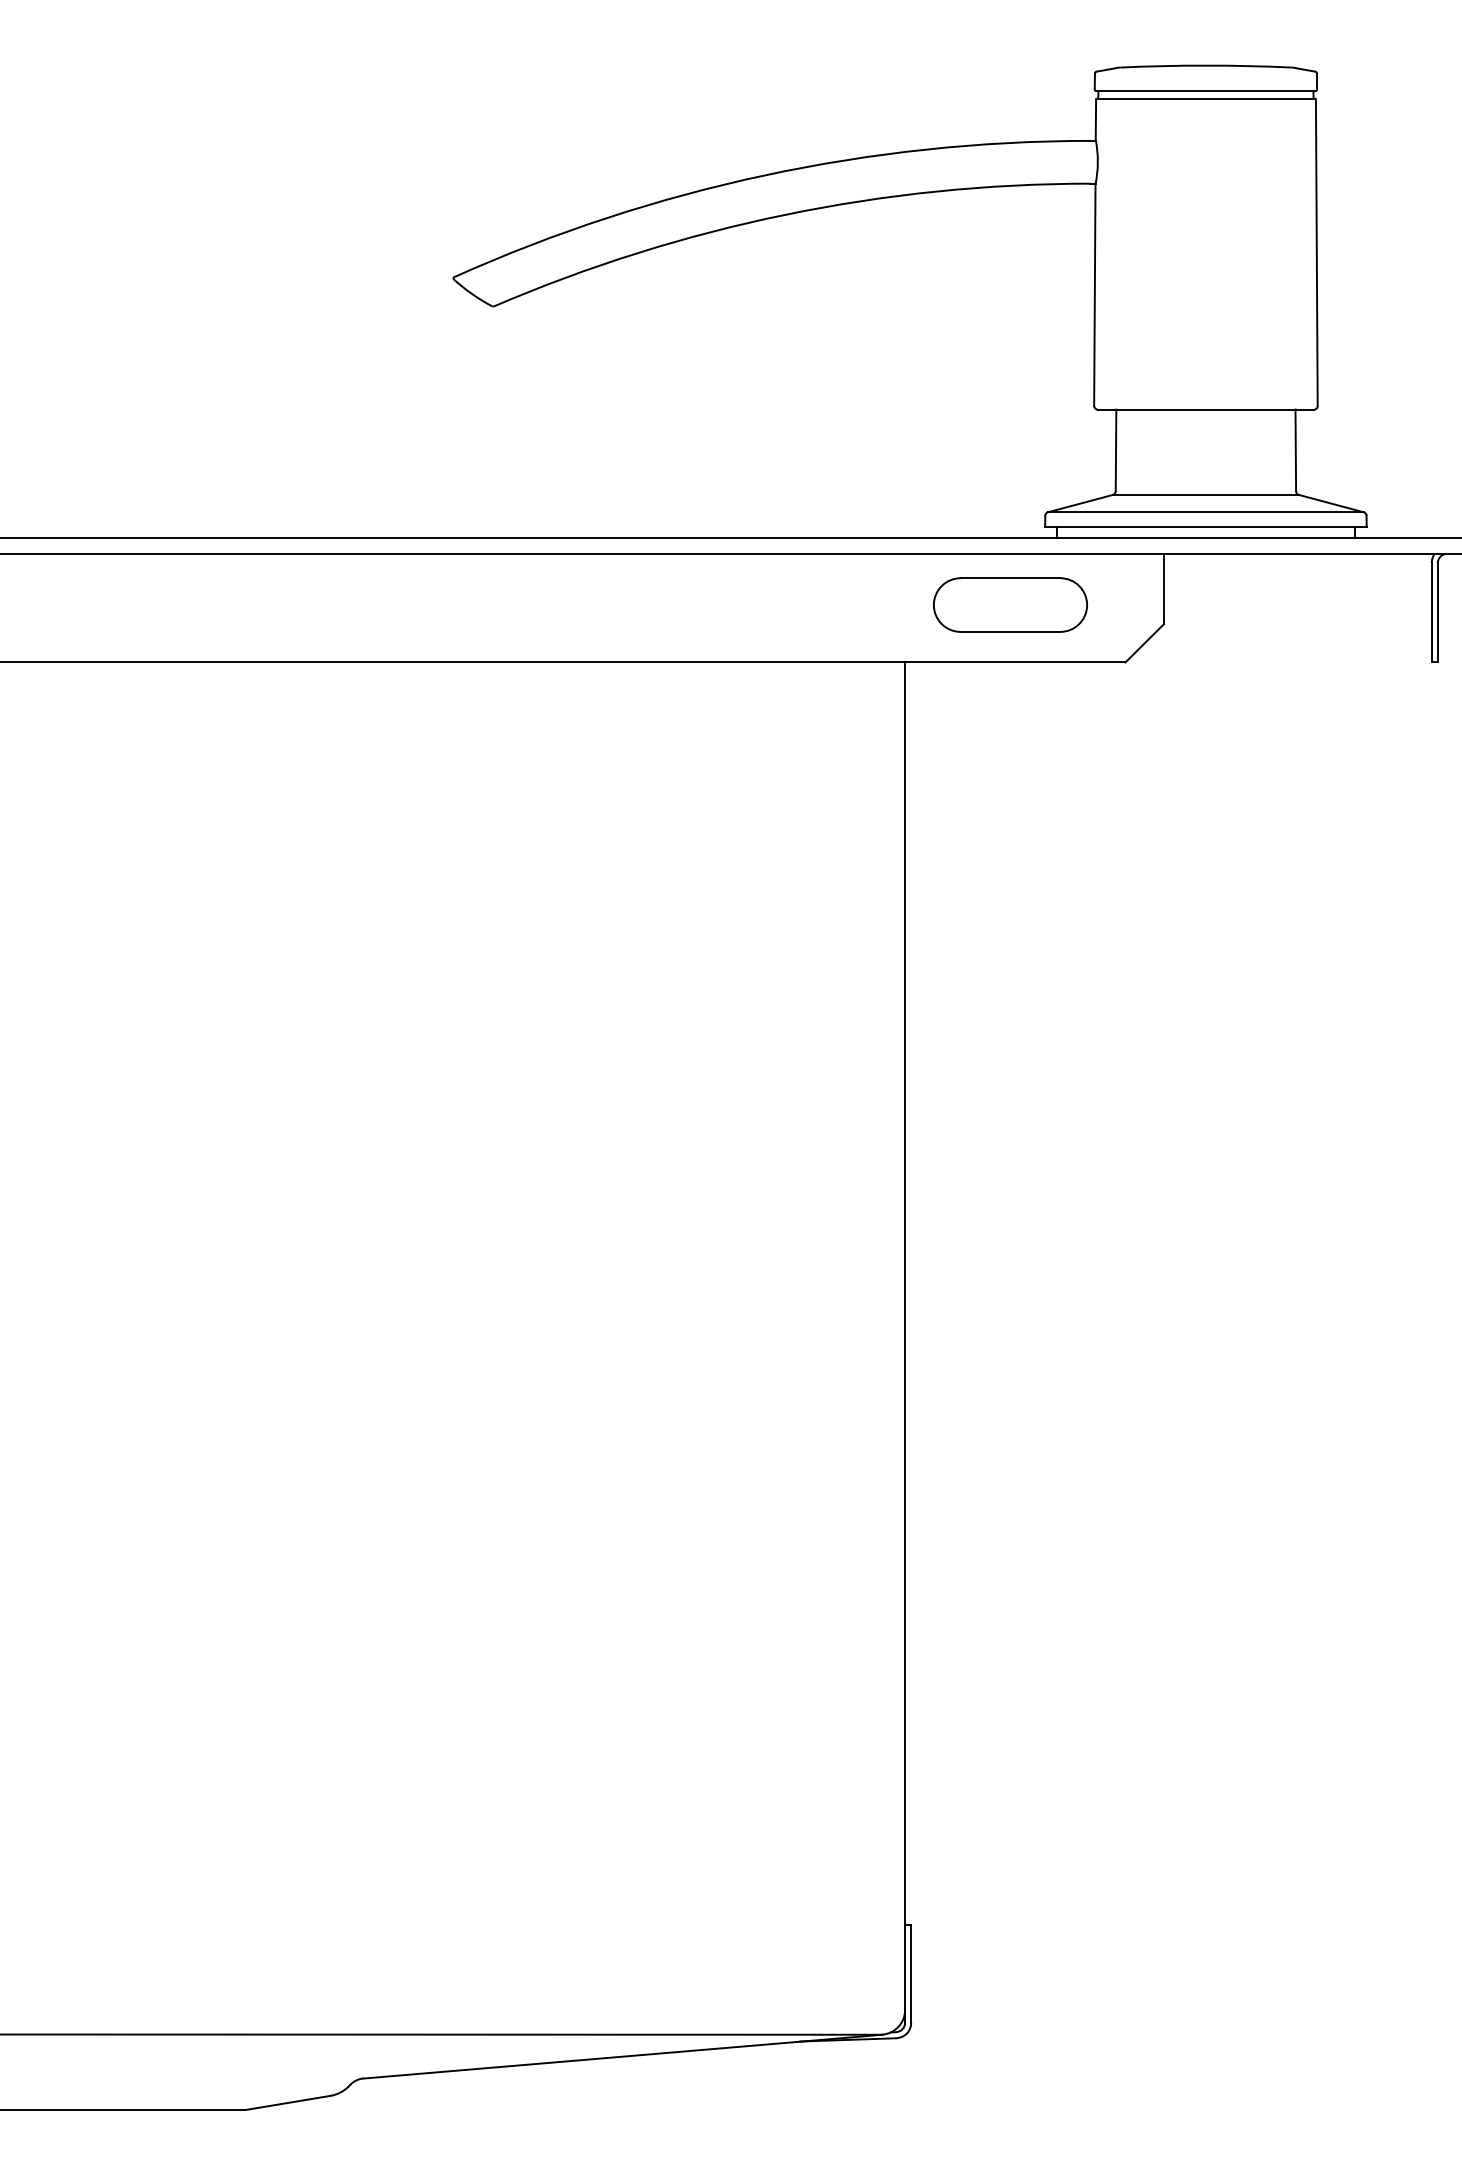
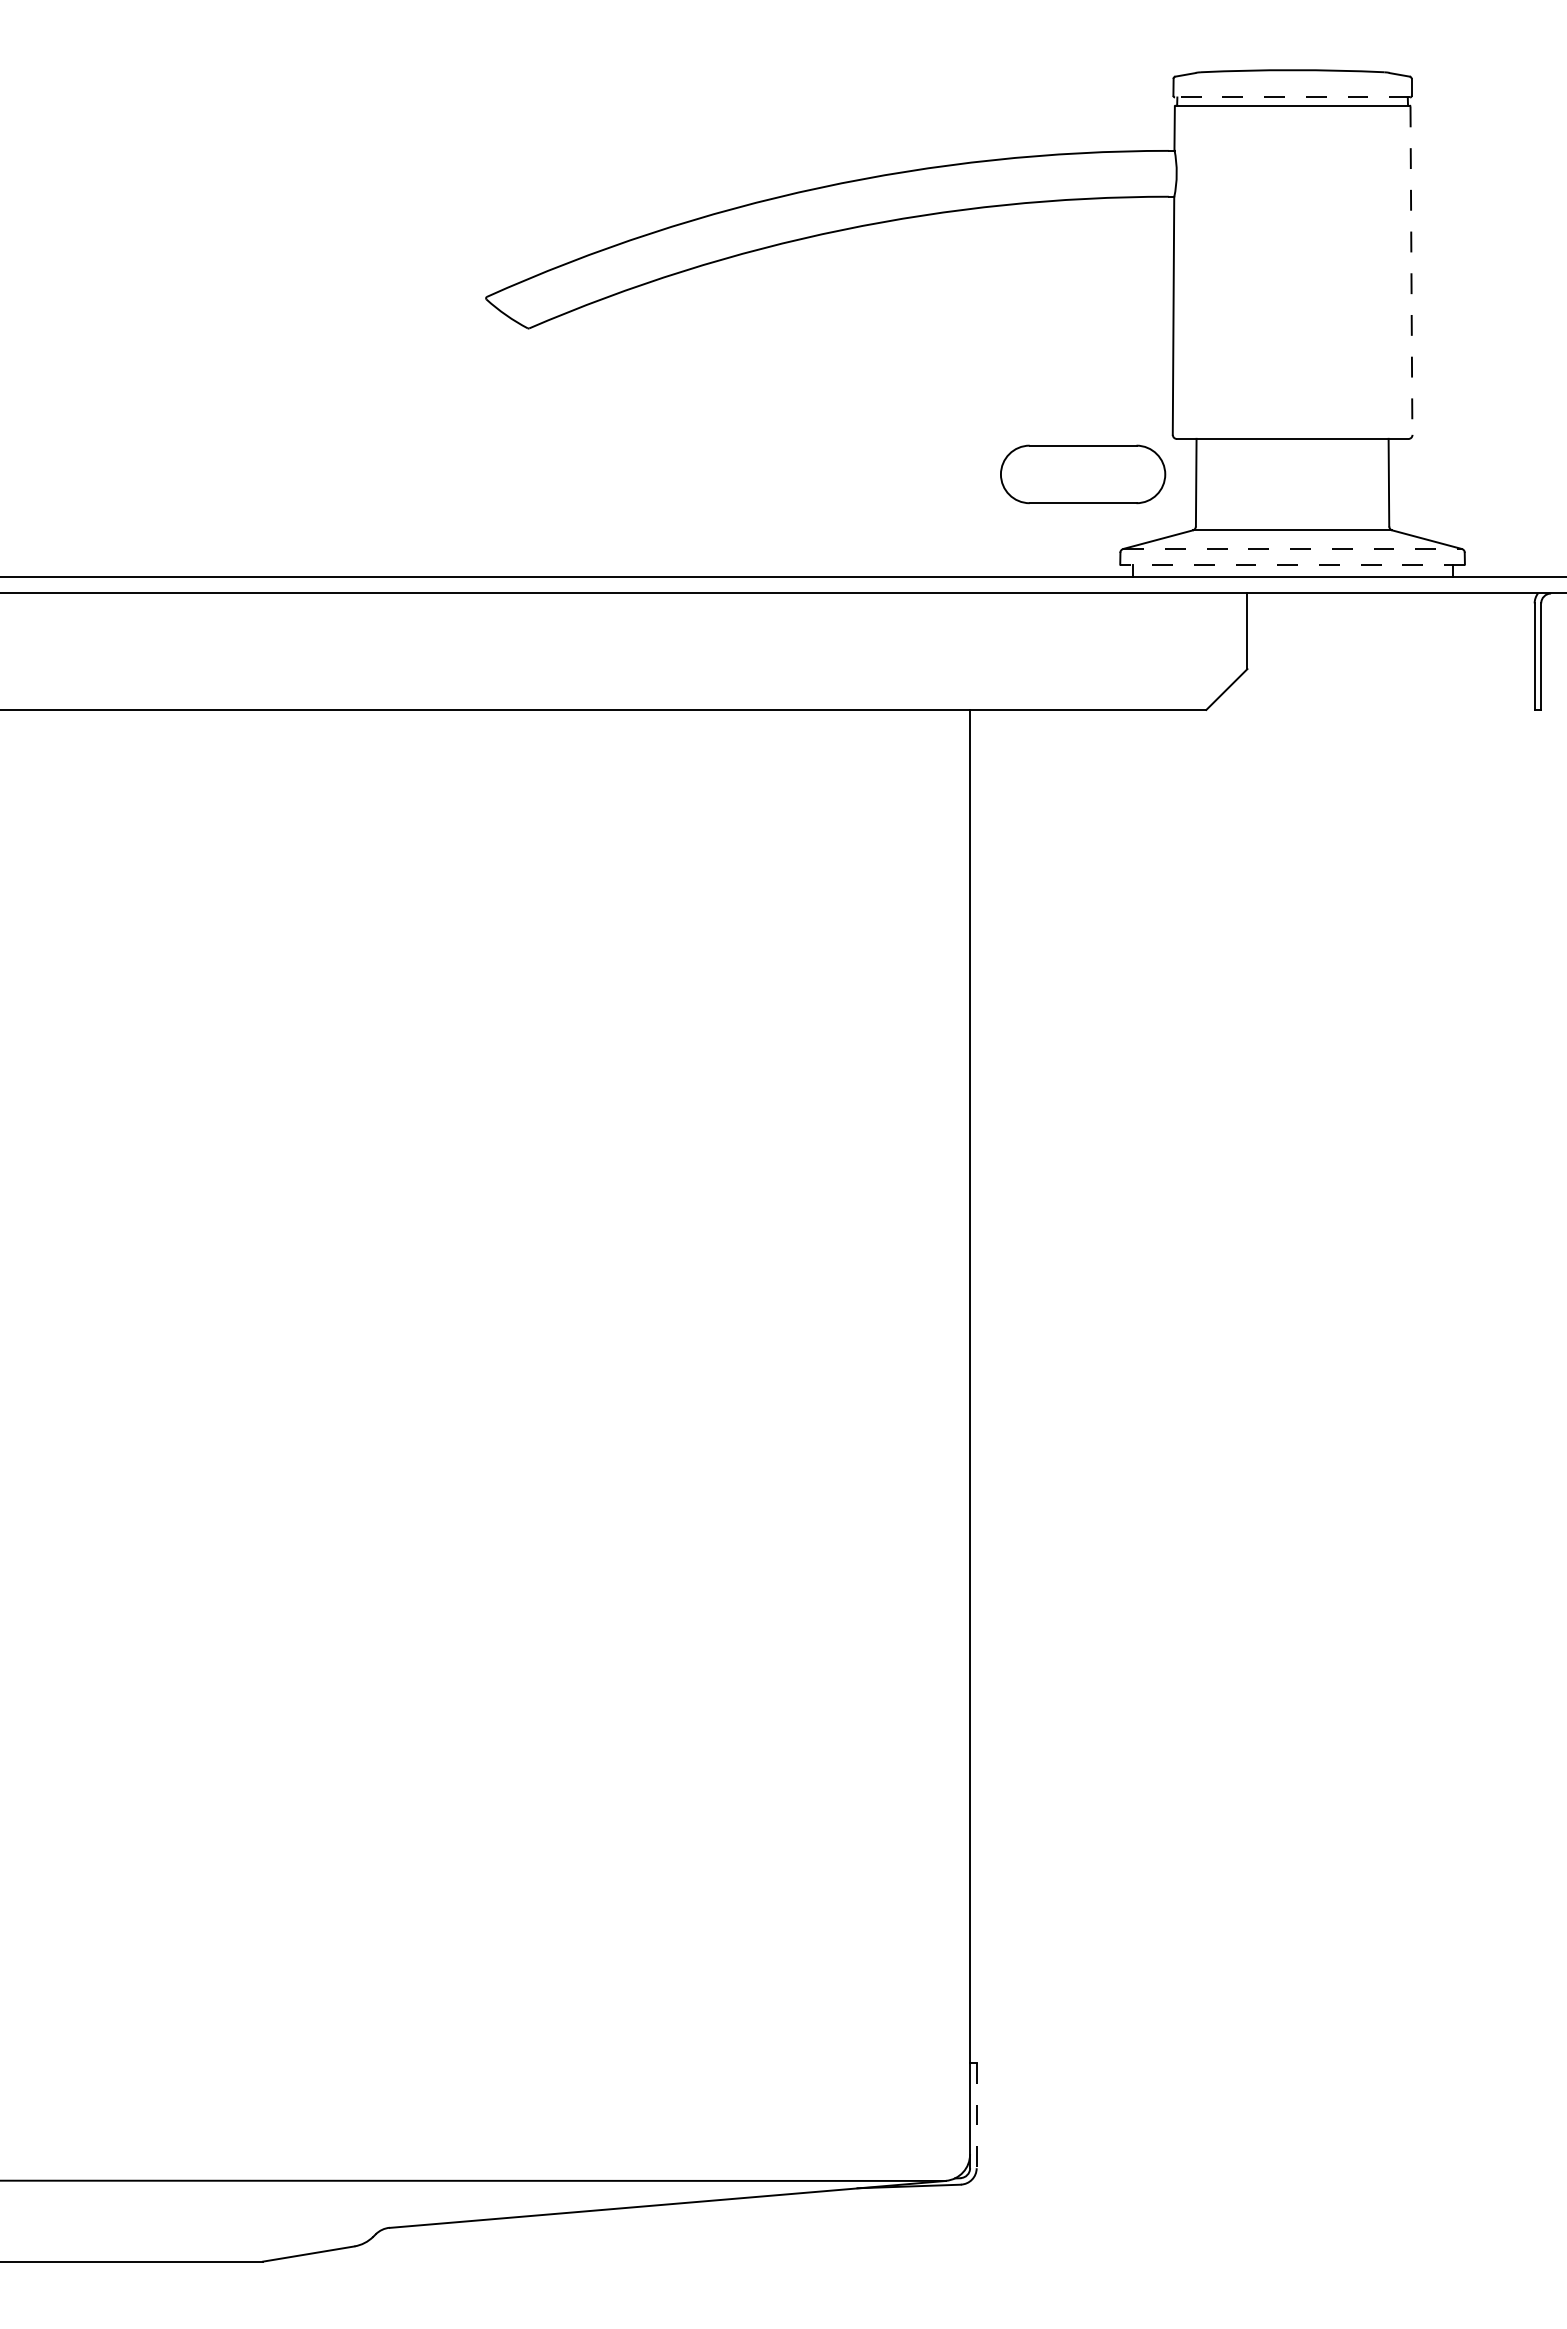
line: (1205, 91) -> (1292, 97), solid -> dashed
line: (1316, 253) -> (1411, 271), solid -> dashed
line: (1206, 511) -> (1293, 548), solid -> dashed
line: (1205, 526) -> (1292, 564), solid -> dashed
part: (1010, 605) -> (1083, 474), moved
line: (911, 1973) -> (976, 2115), solid -> dashed

